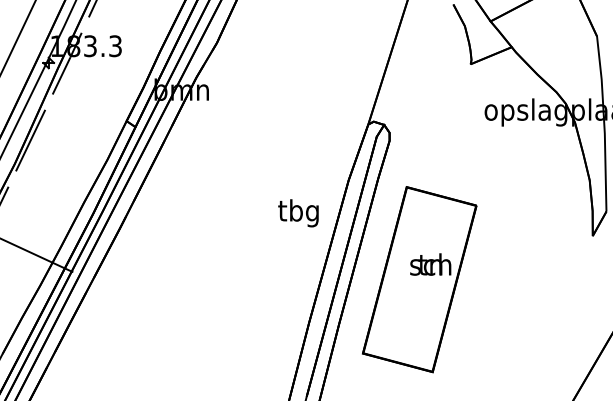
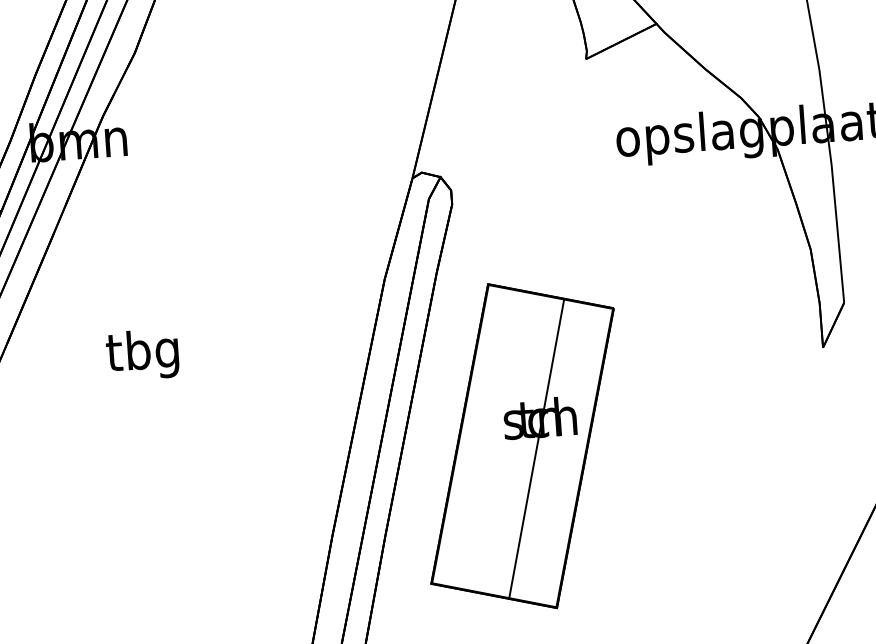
text: (298, 213) -> (142, 355), moved
line: (427, 281) -> (536, 448), added

